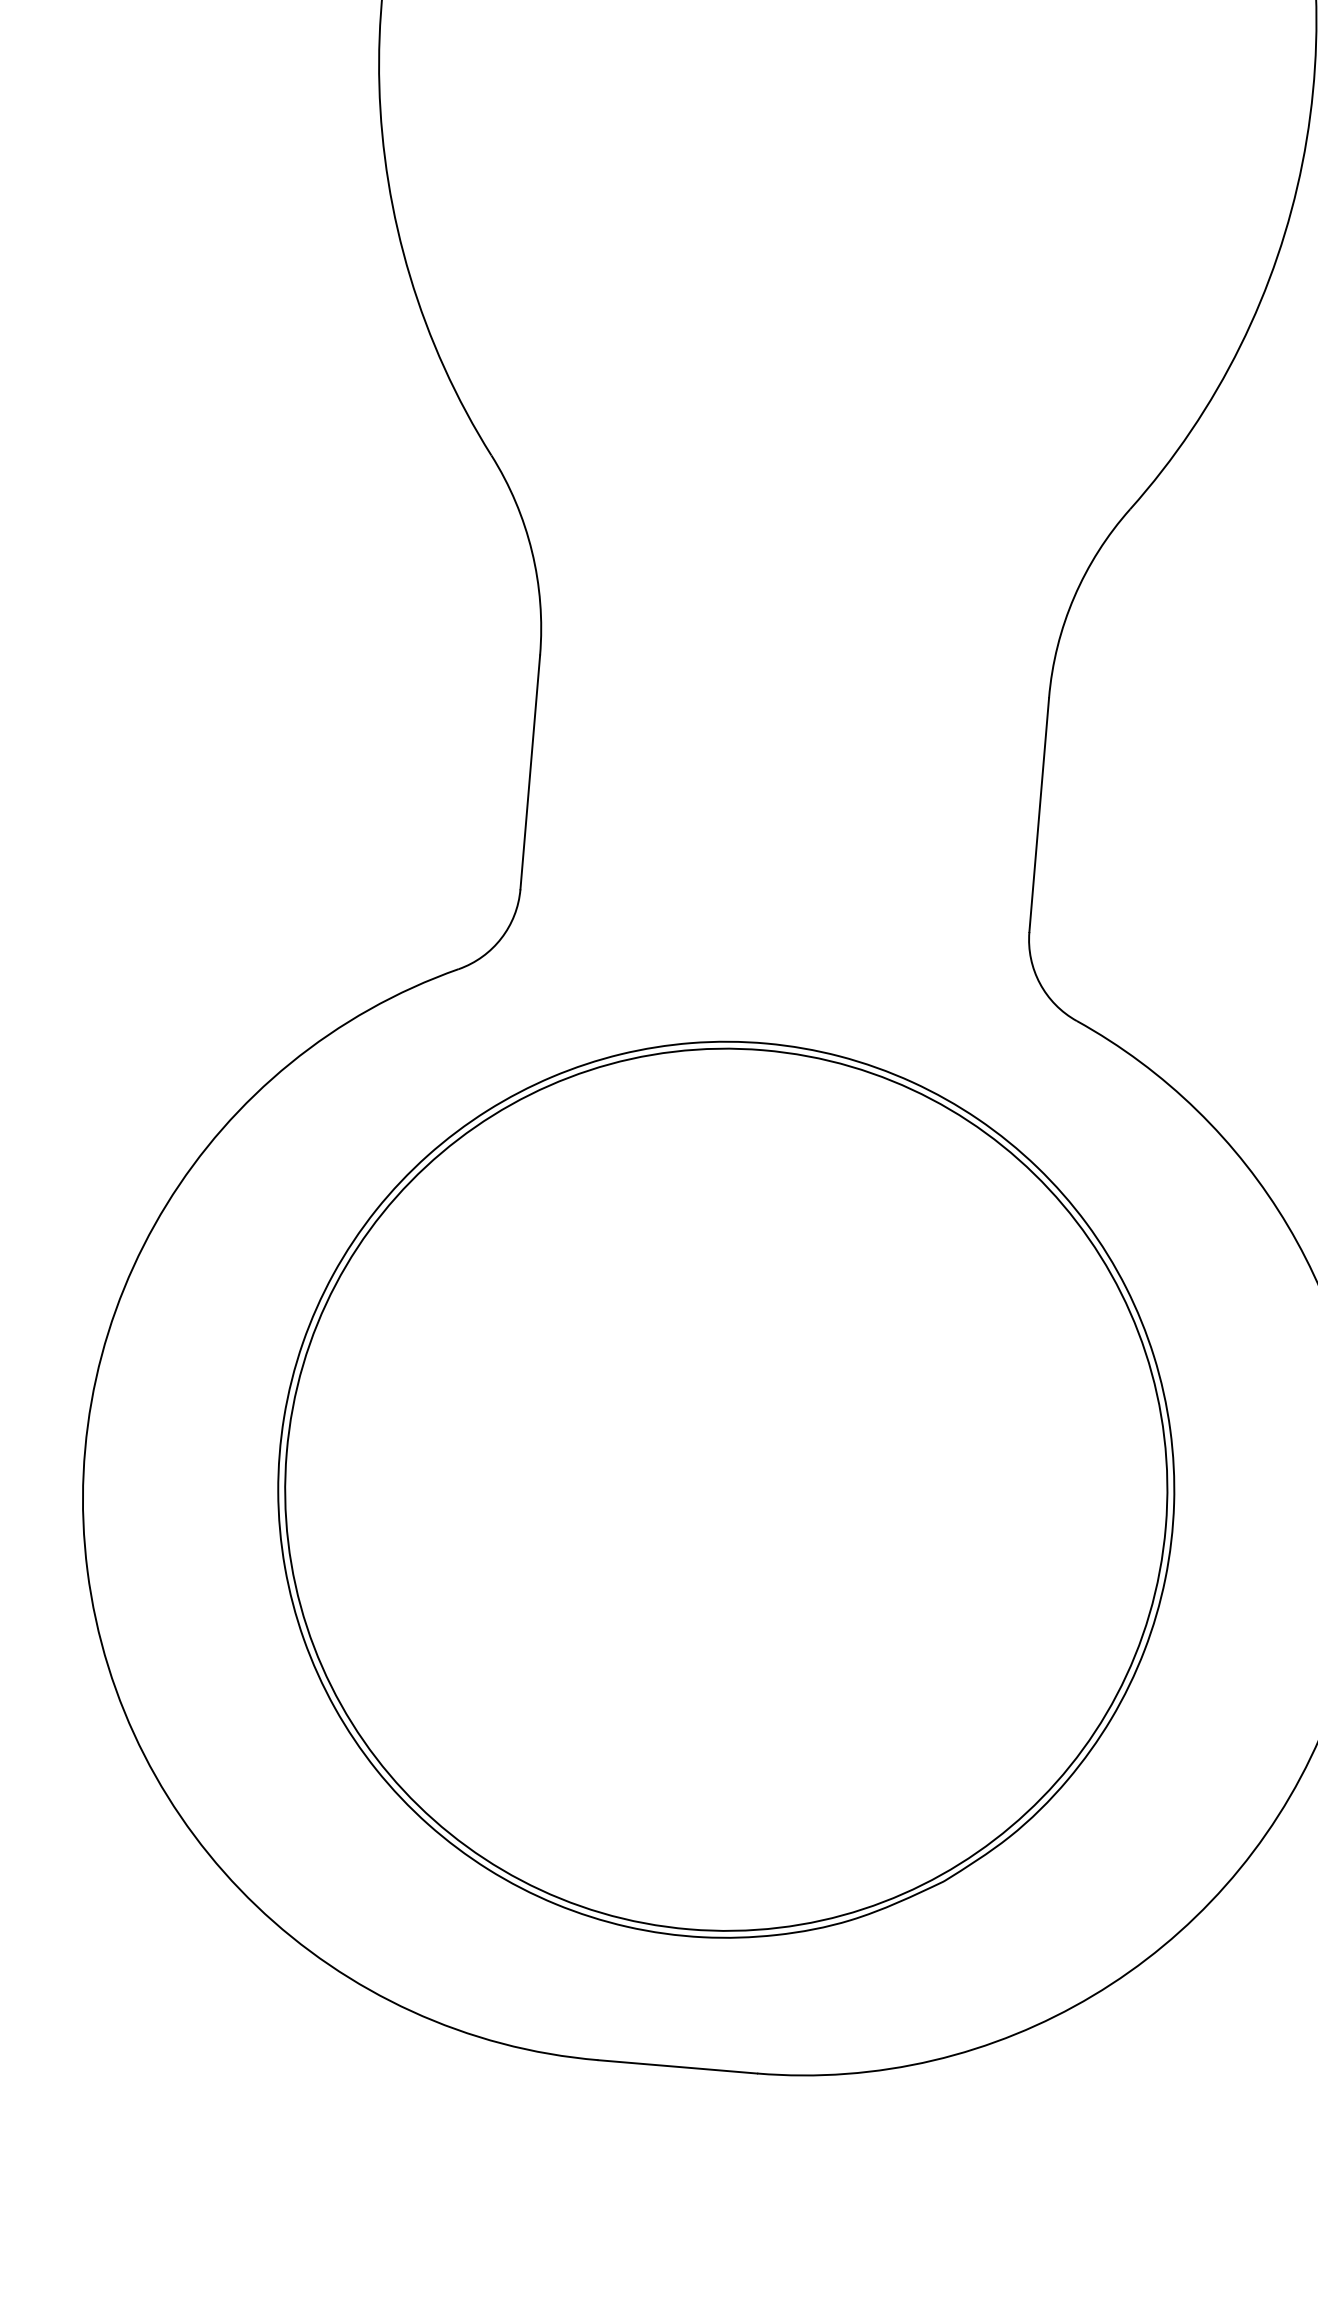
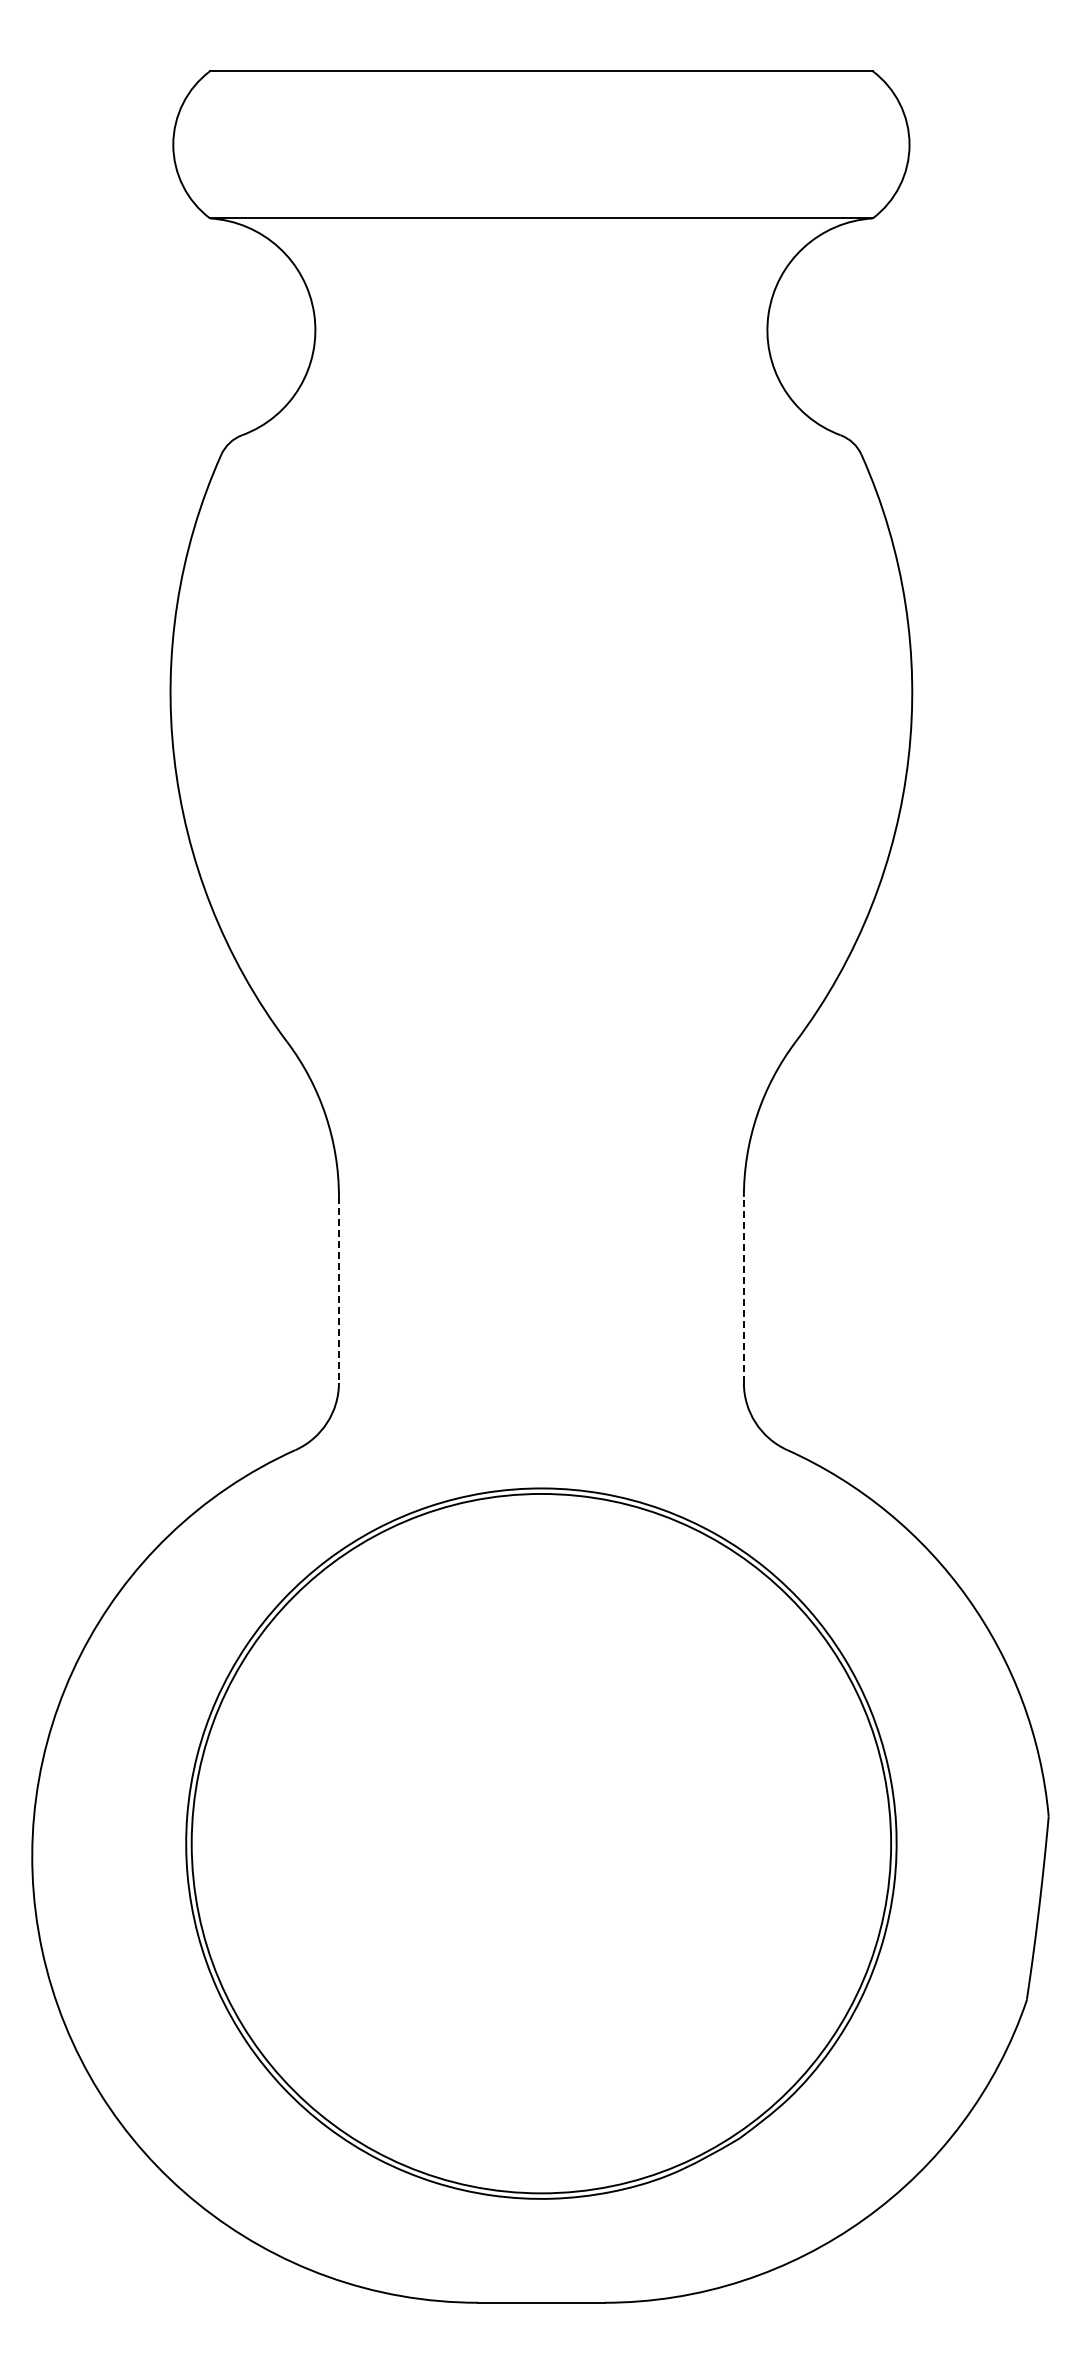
line: (529, 773) -> (338, 1290), solid -> dashed
line: (1038, 814) -> (743, 1289), solid -> dashed

